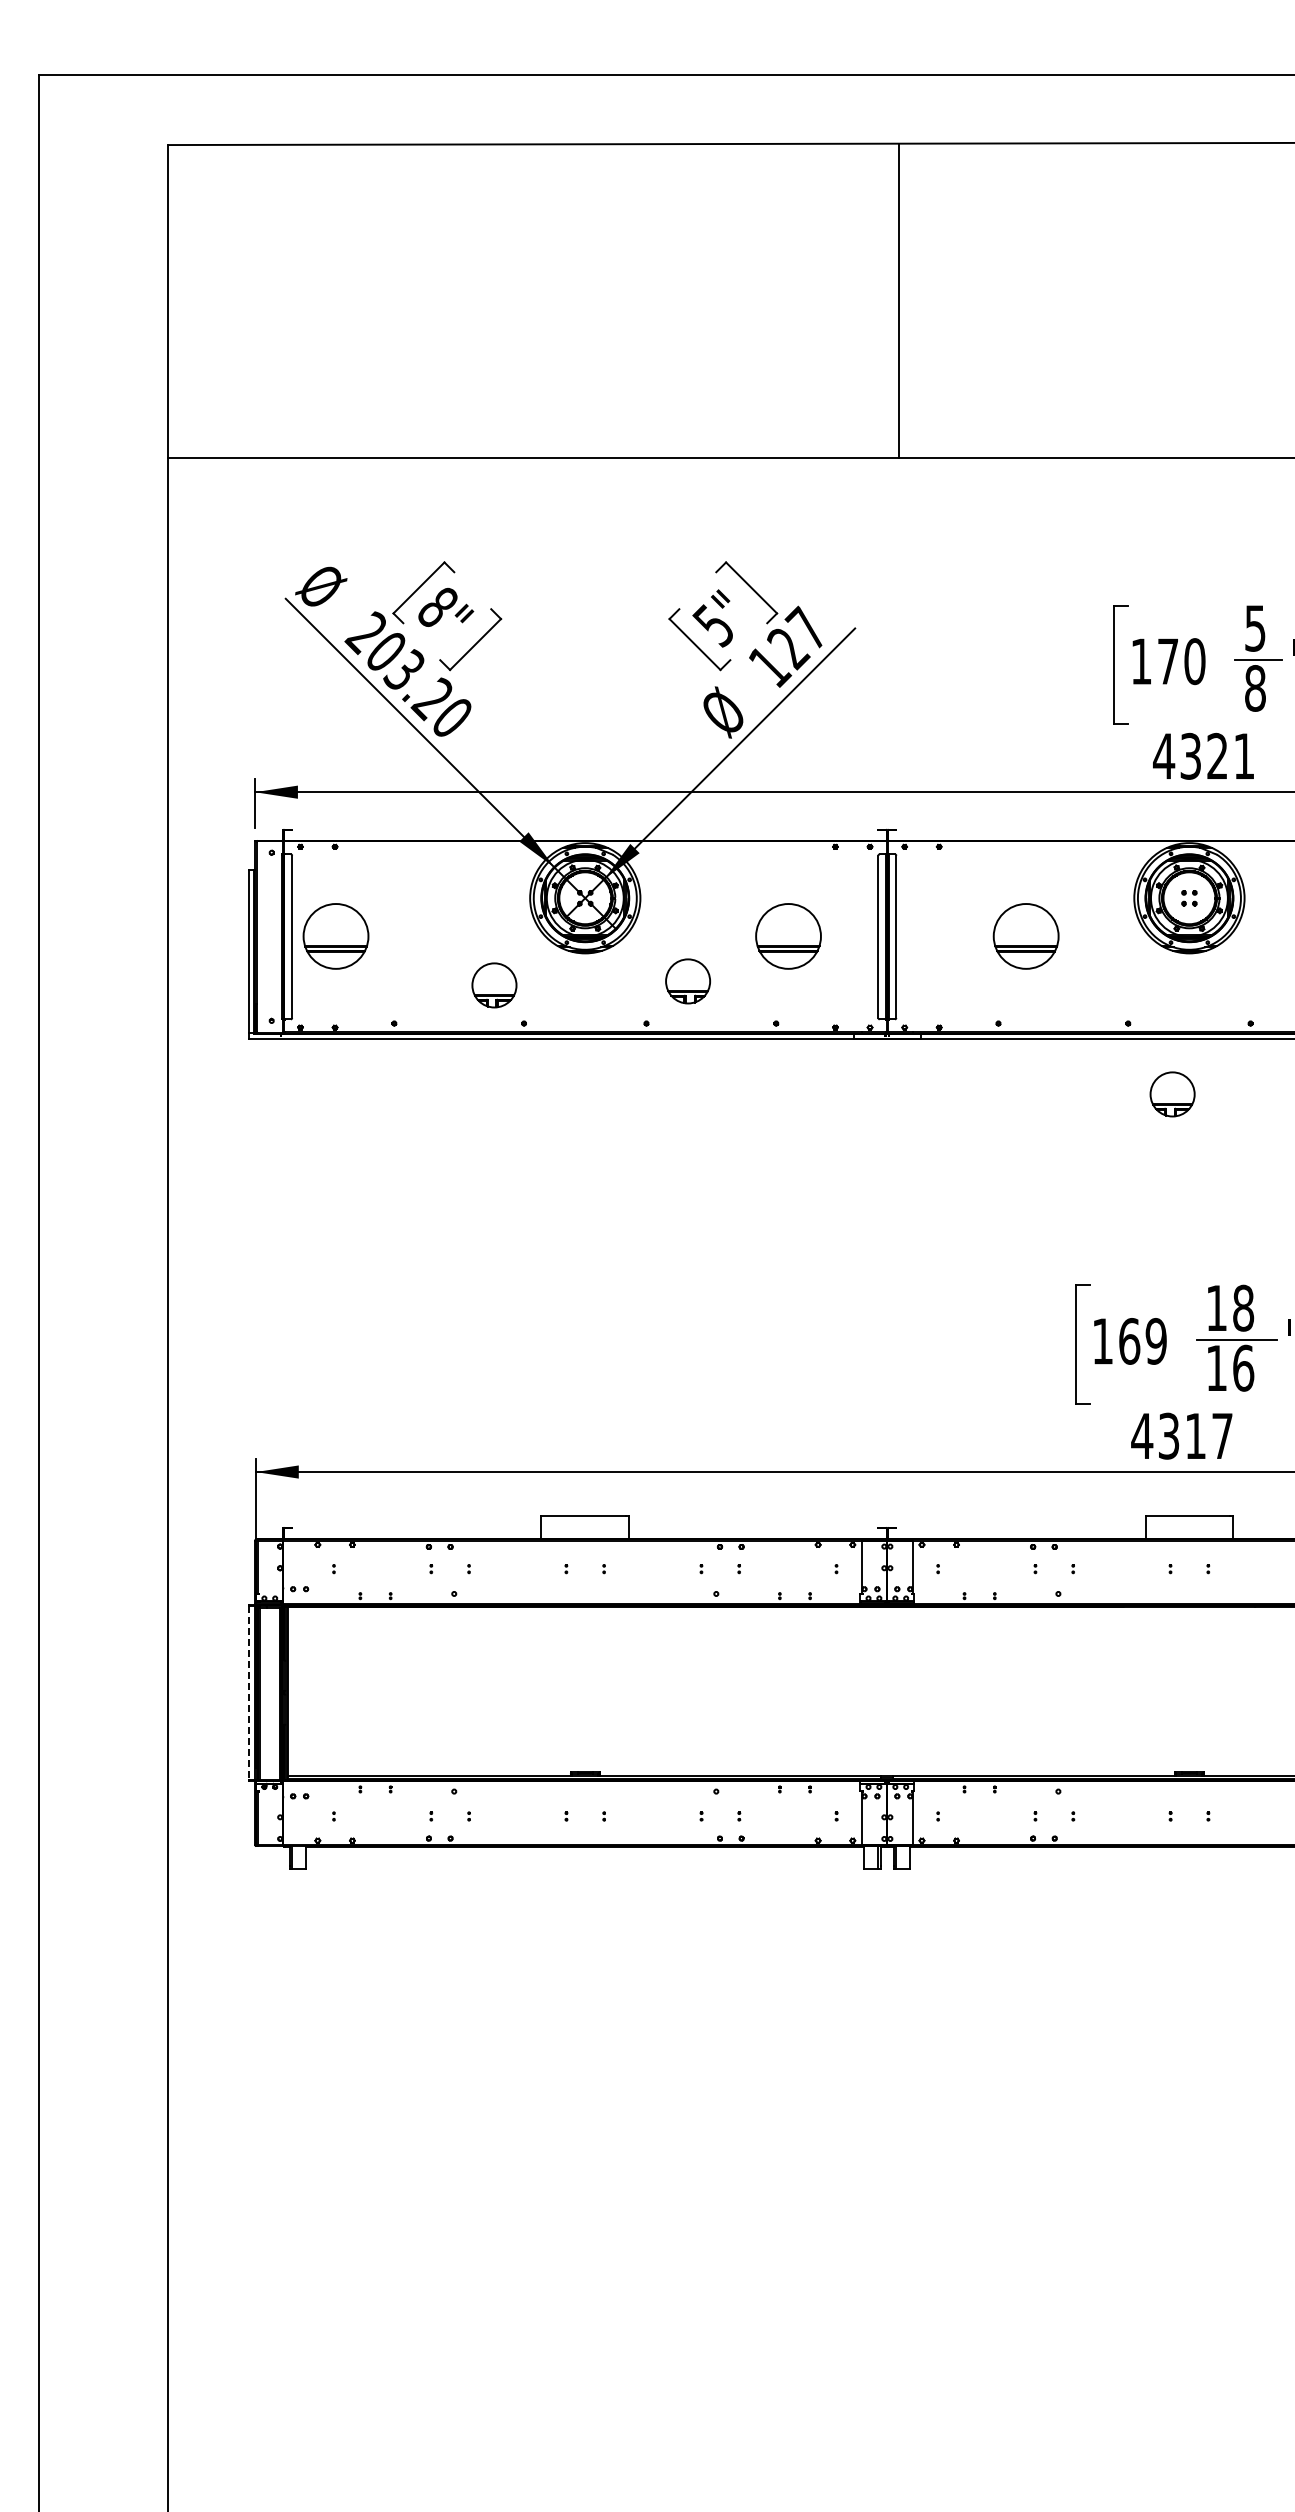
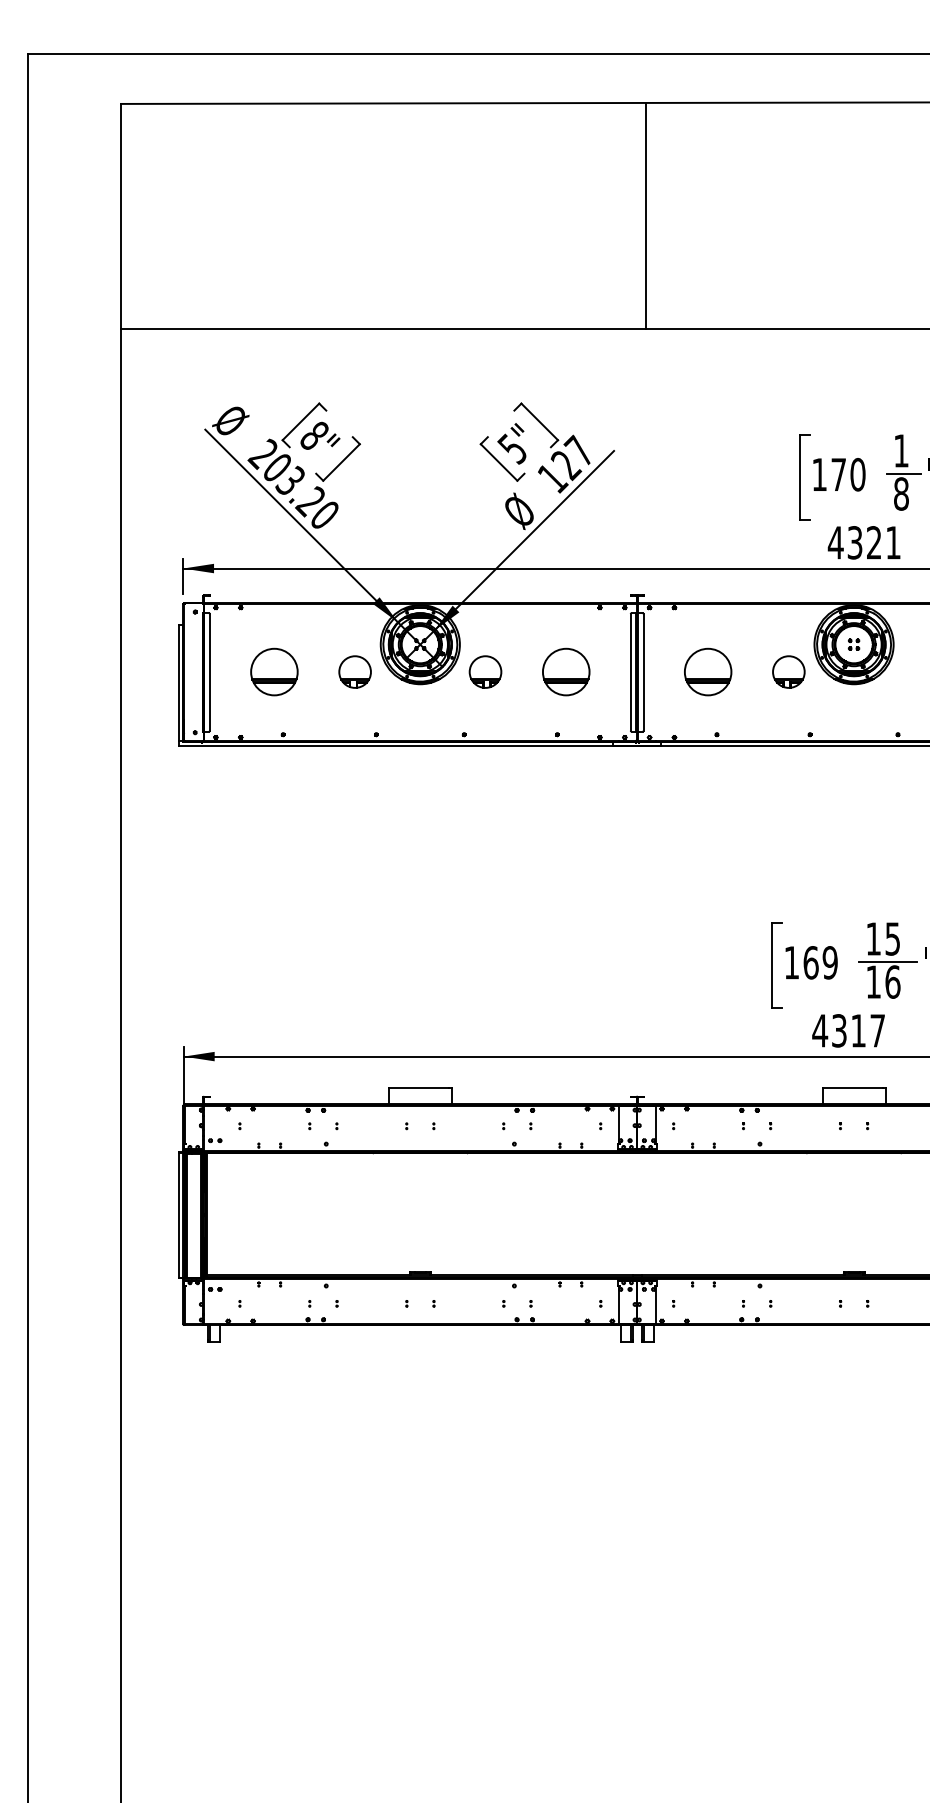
text: (1255, 628) -> (901, 451), 5 -> 1
part: (335, 936) -> (274, 672), moved
part: (1025, 936) -> (707, 672), moved
part: (687, 981) -> (485, 672), moved
part: (494, 985) -> (355, 672), moved
part: (1172, 1094) -> (788, 672), moved
text: (1243, 1307) -> (892, 938), 18 -> 15
line: (249, 1693) -> (179, 1215), dashed -> solid

